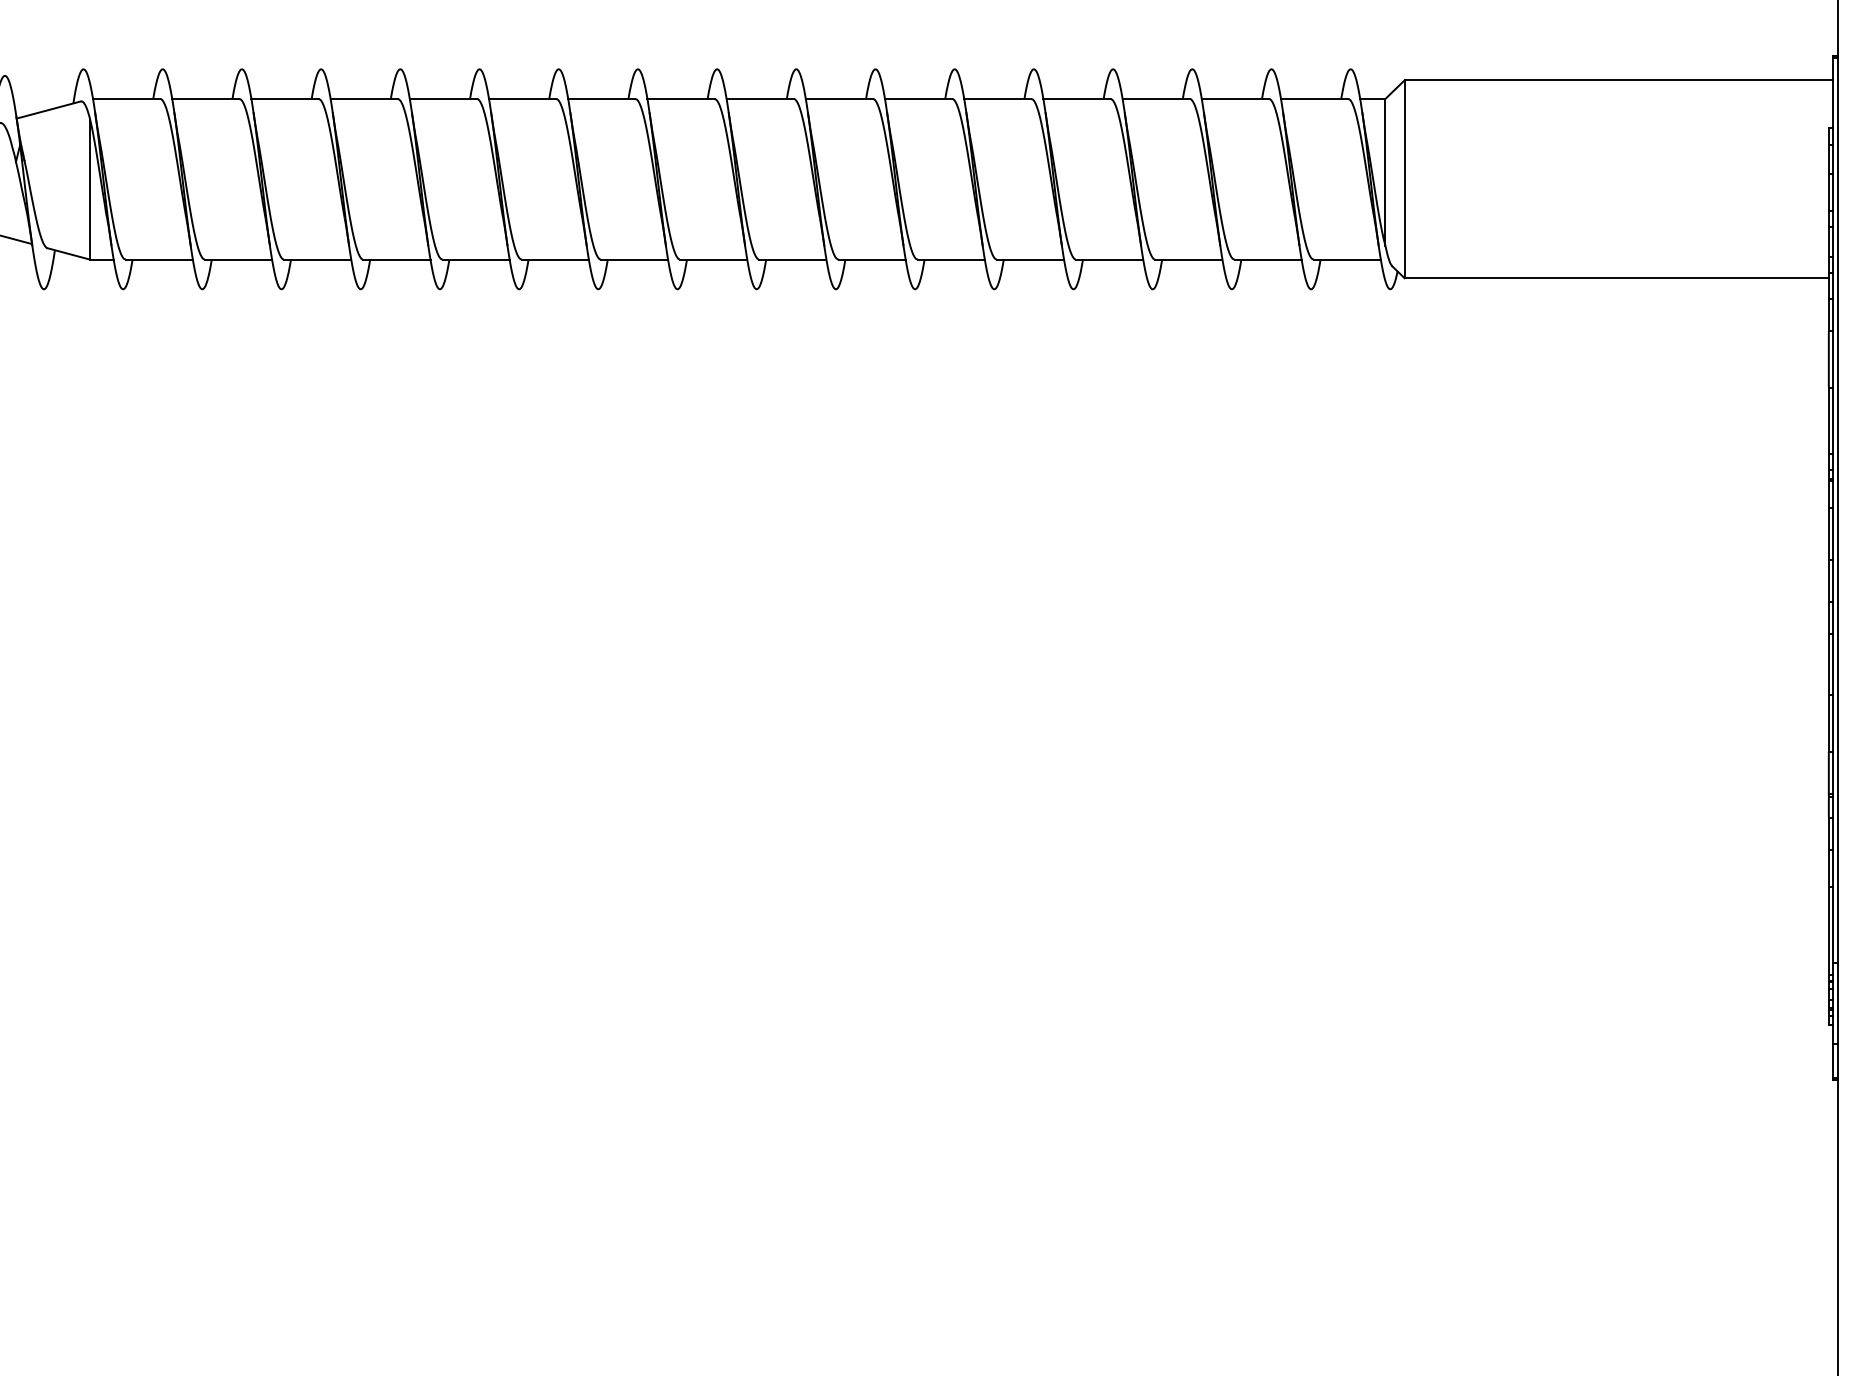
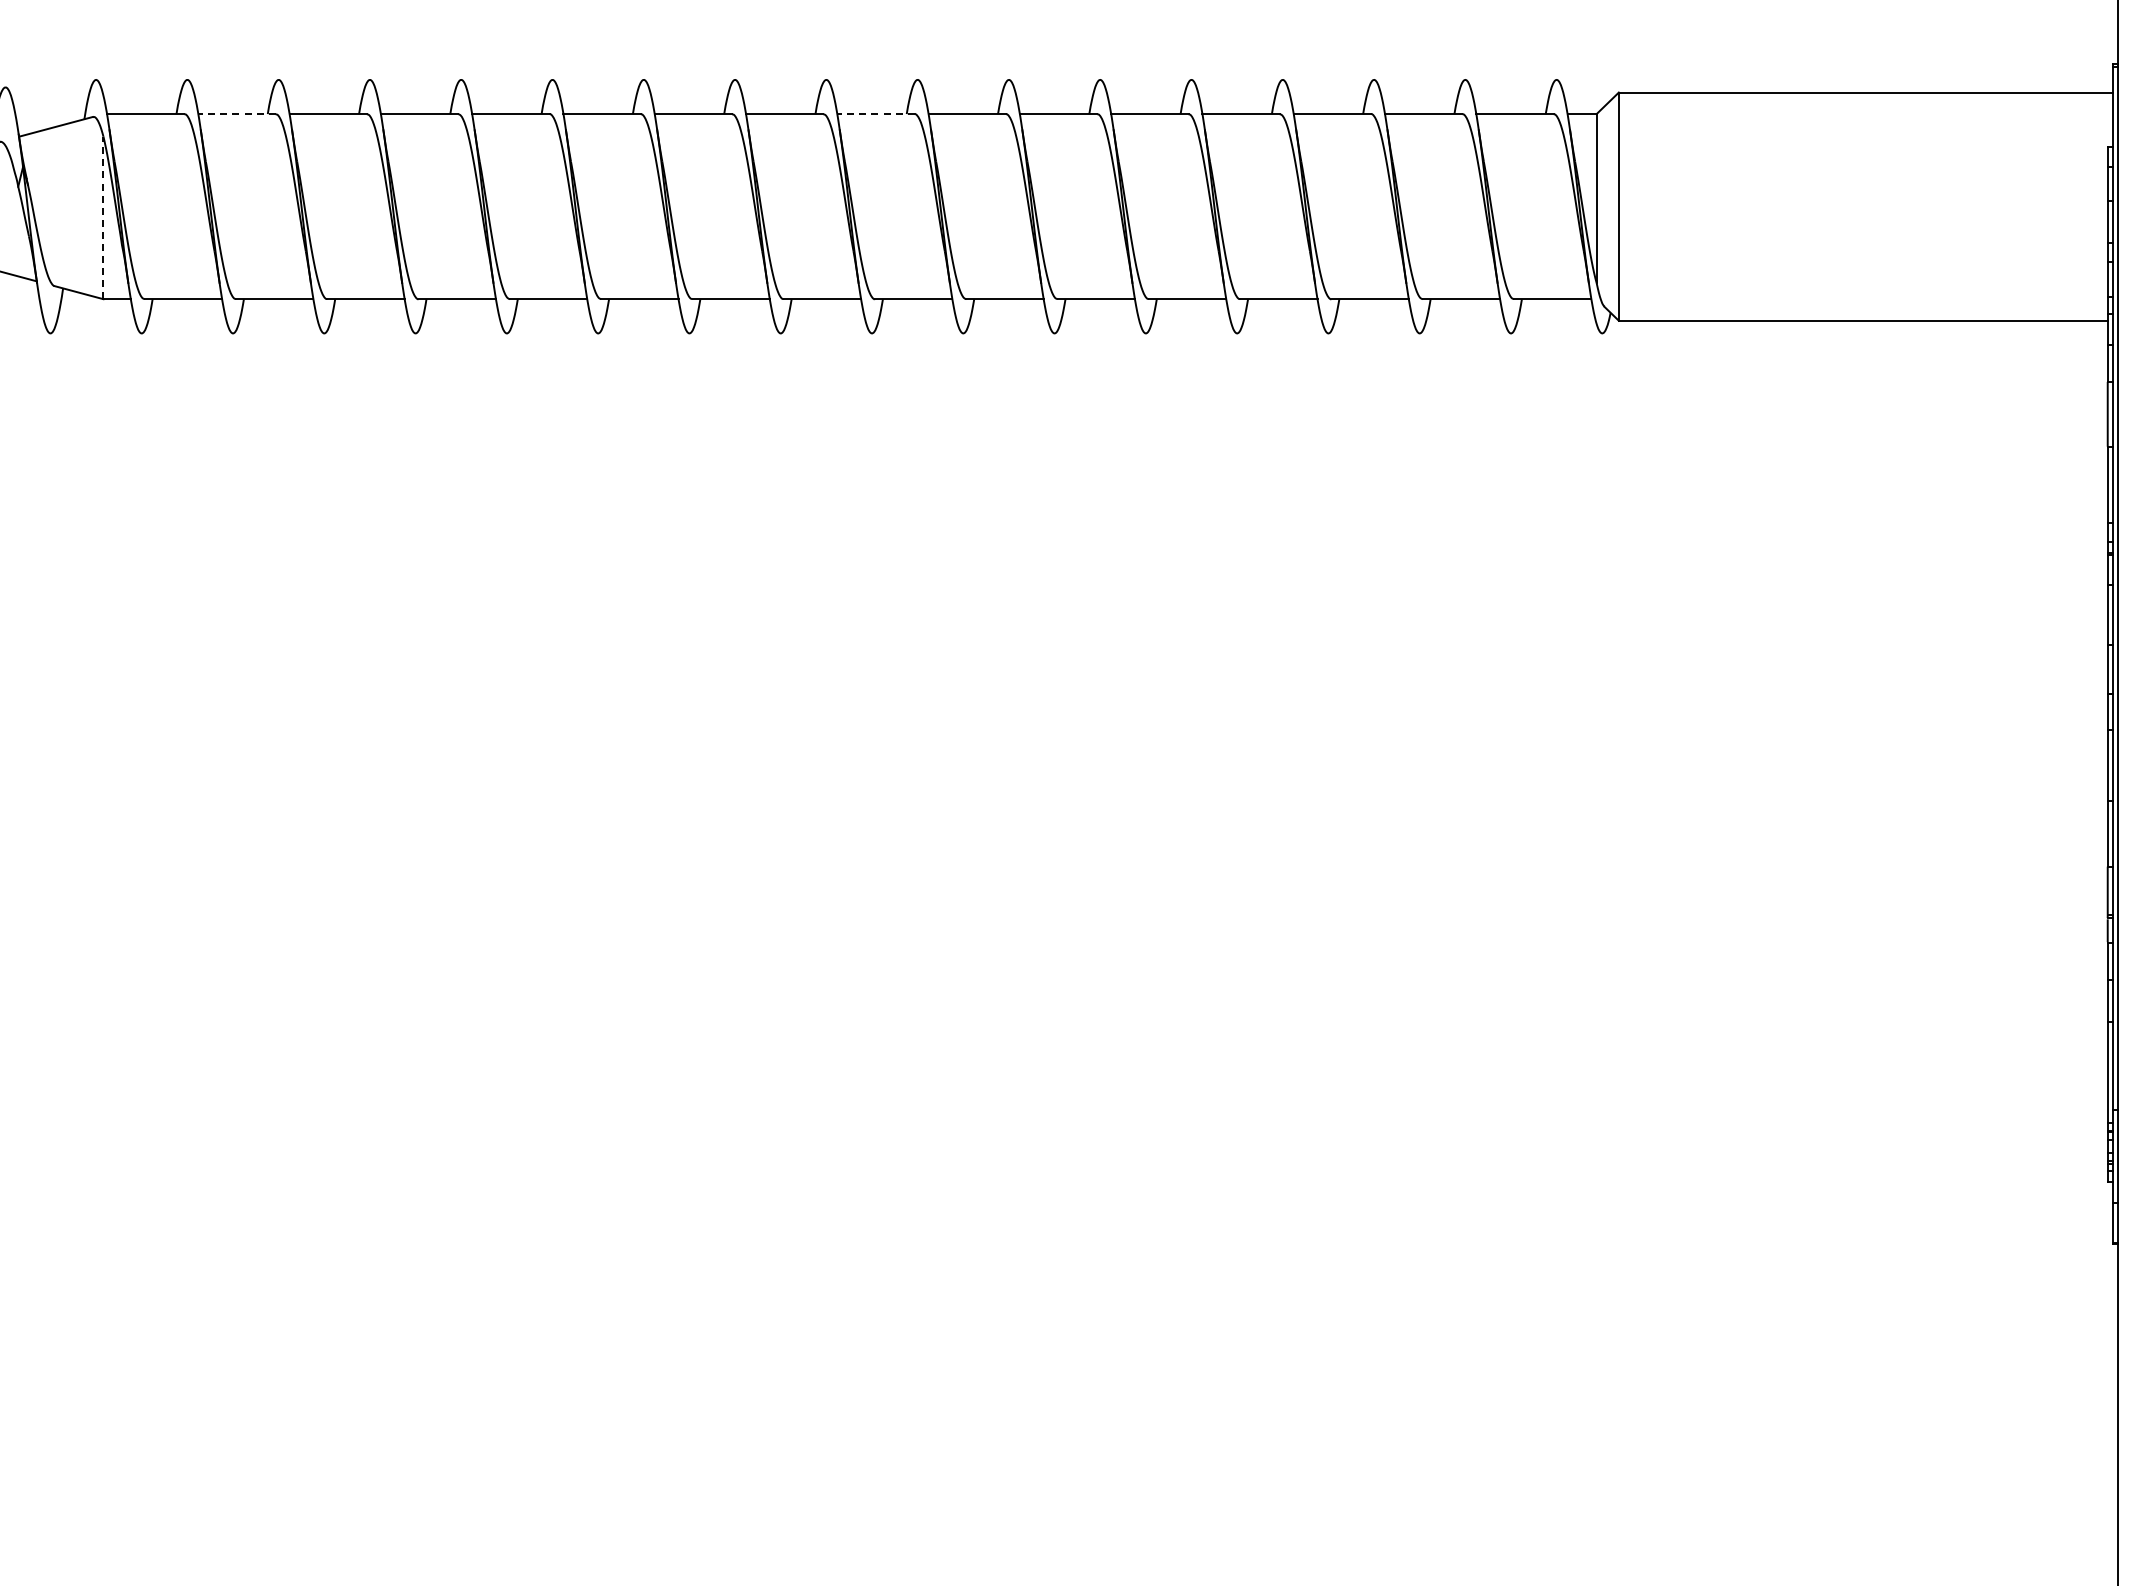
line: (206, 99) -> (237, 114), solid -> dashed
line: (759, 99) -> (875, 114), solid -> dashed
line: (89, 188) -> (103, 217), solid -> dashed

